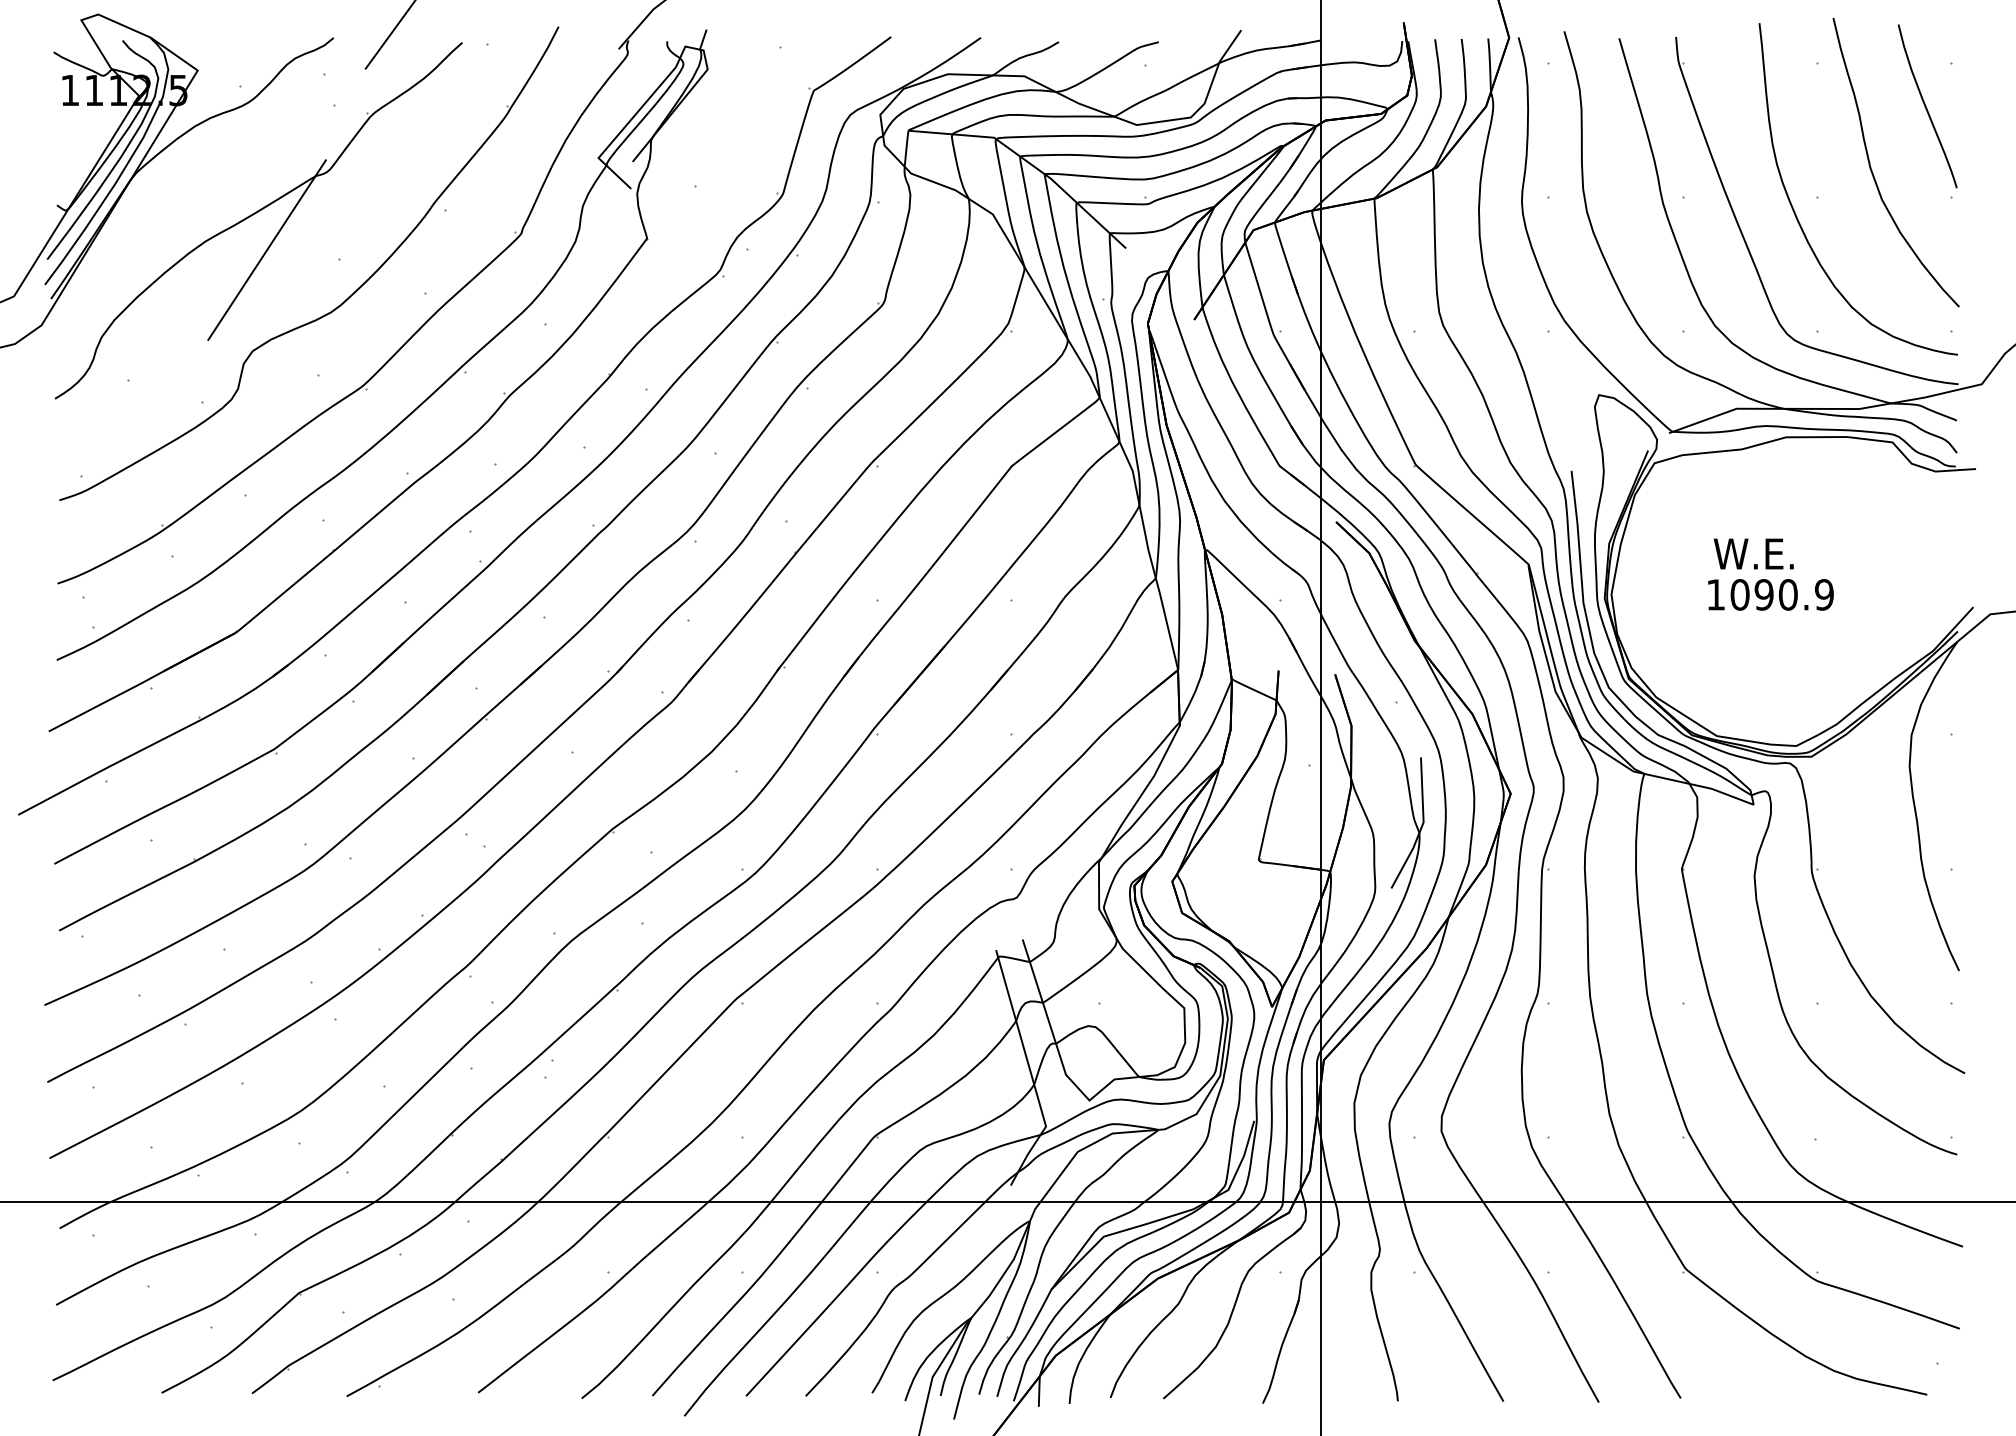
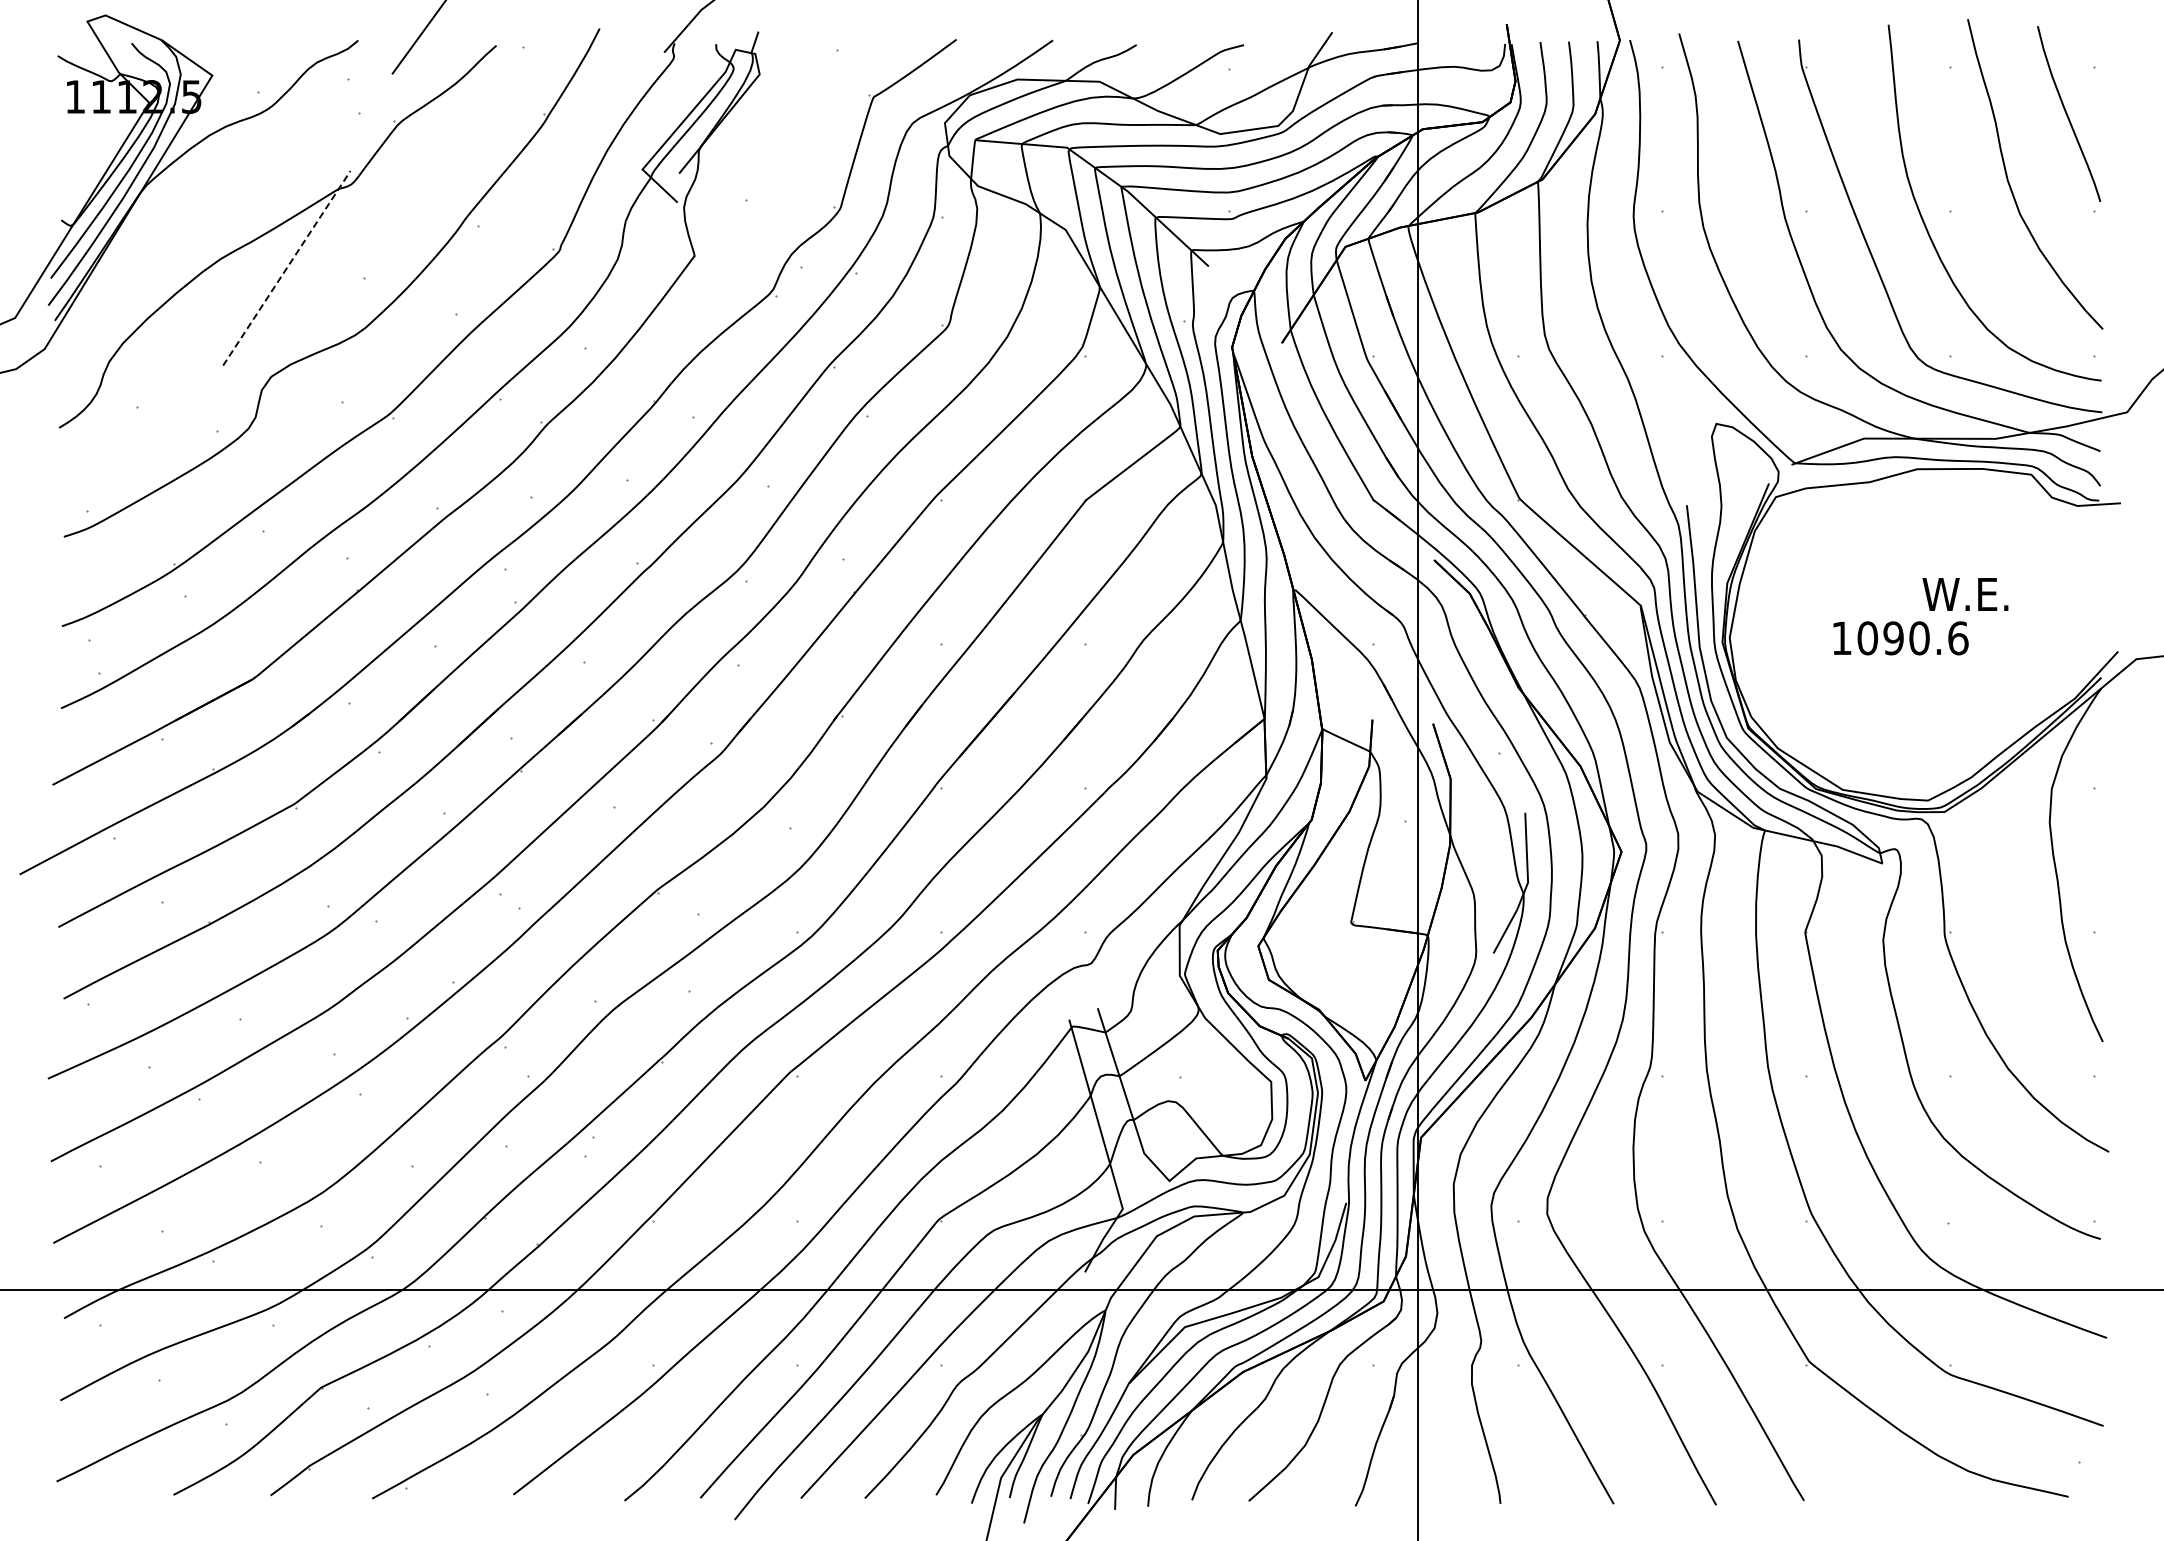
line: (267, 249) -> (287, 267), solid -> dashed
text: (1753, 554) -> (1965, 594), moved
text: (1824, 595) -> (1958, 638), 1090.9 -> 1090.6

